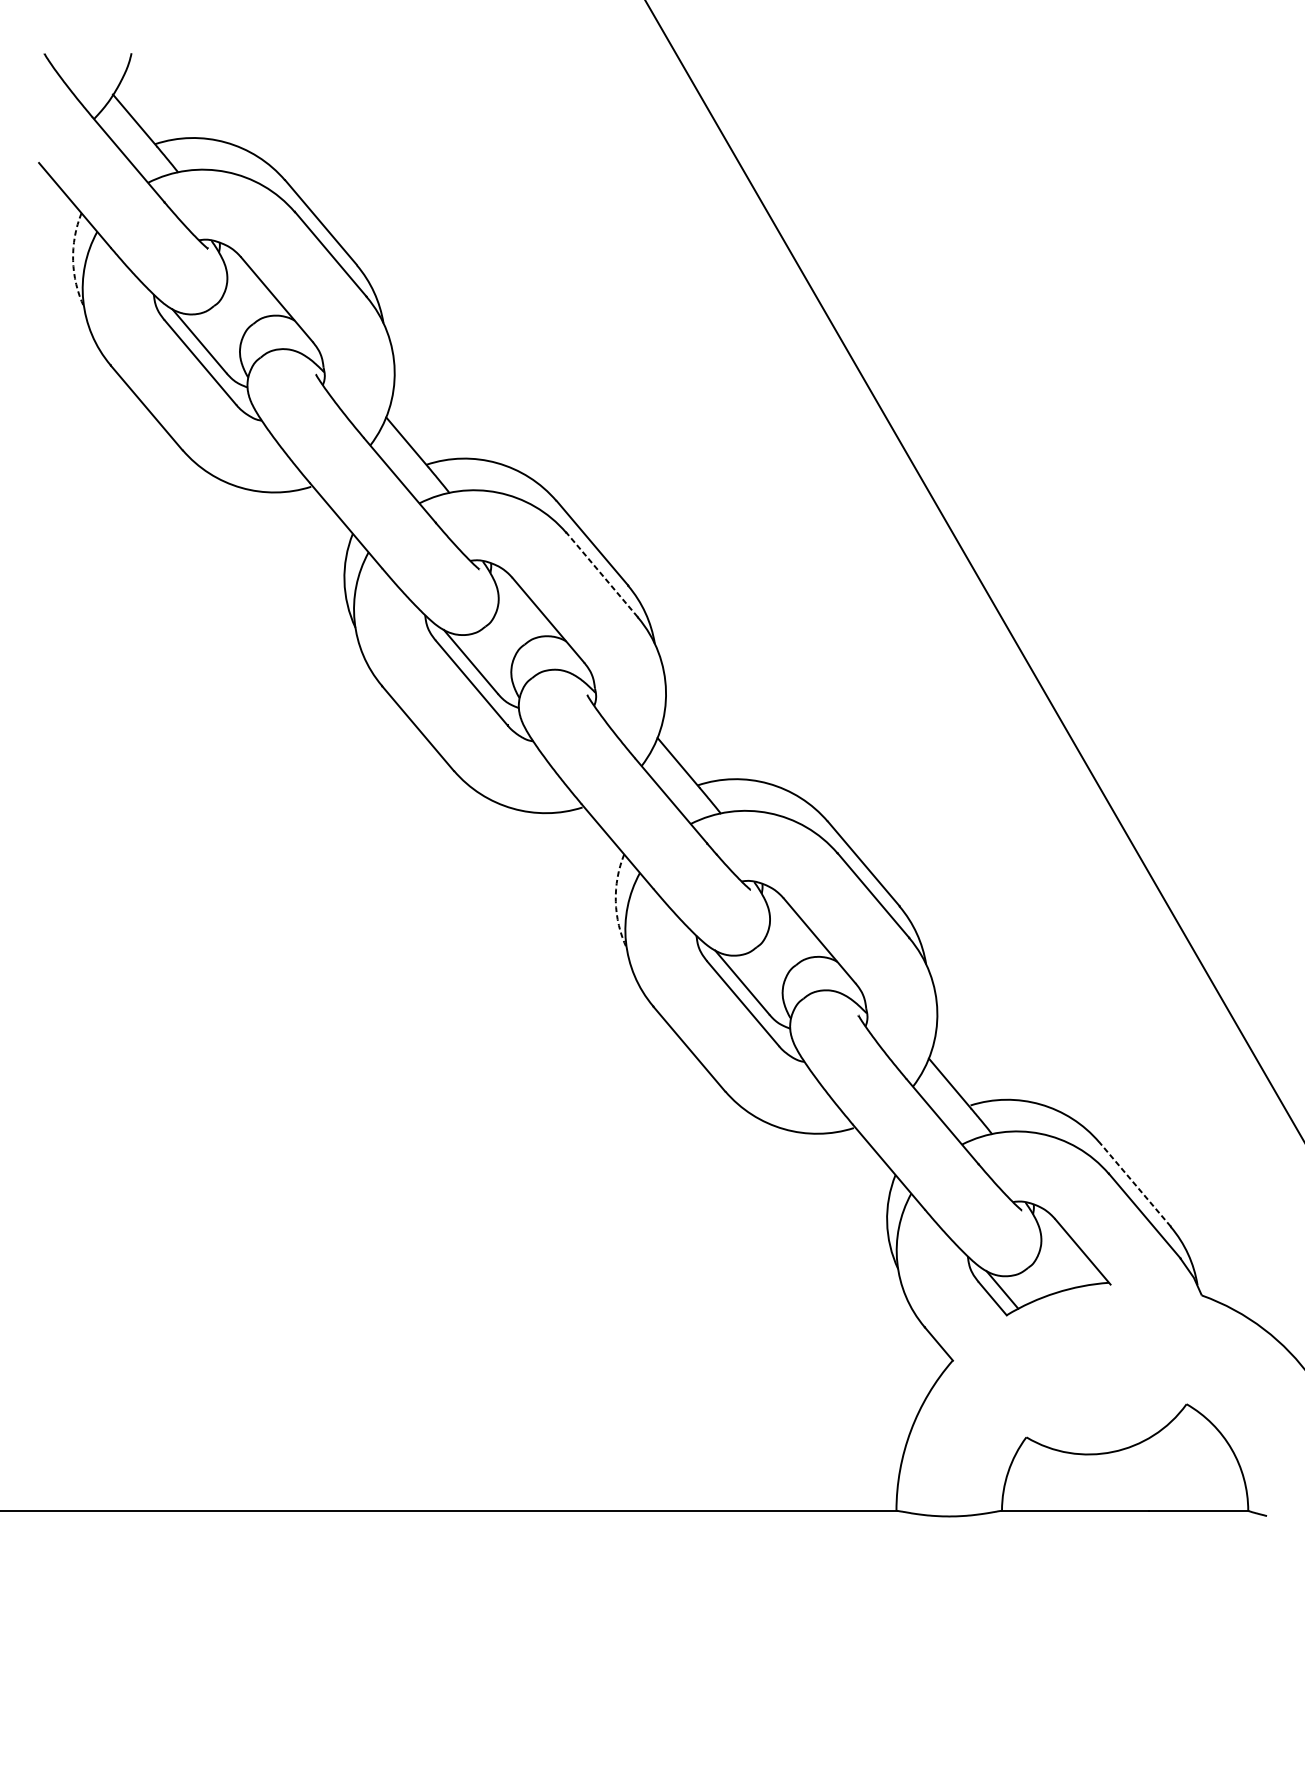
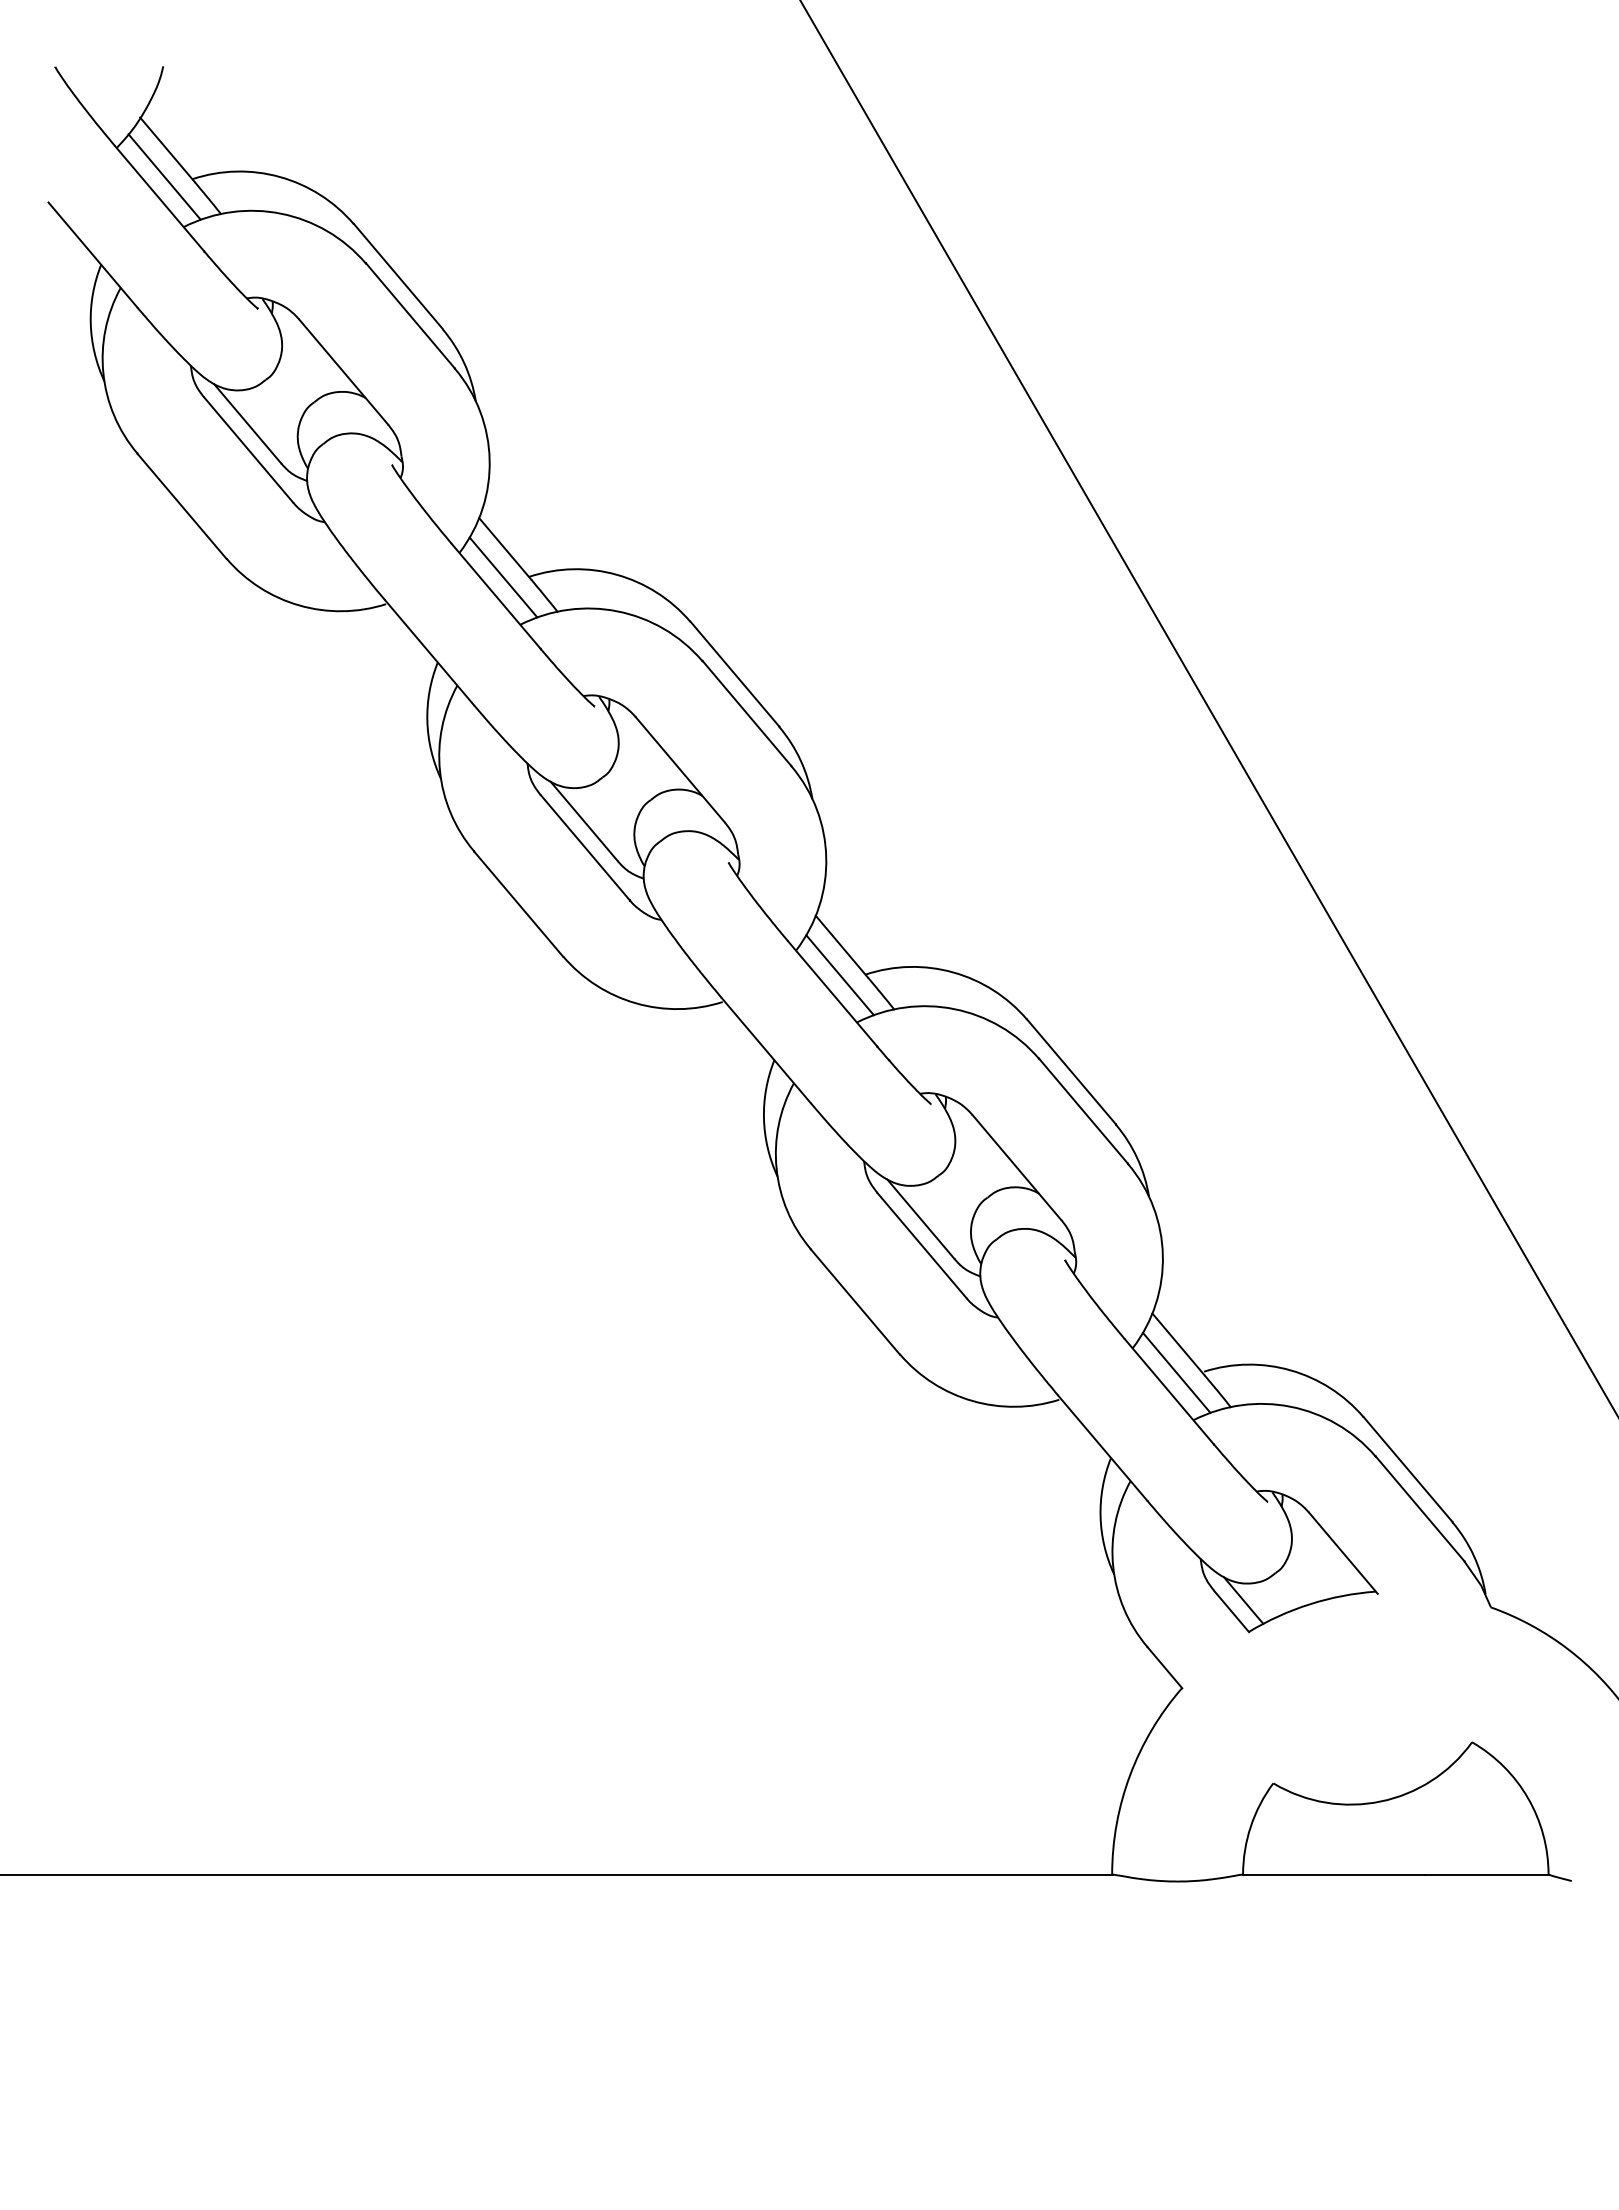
line: (132, 142) -> (164, 176), added
arc: (72, 260) -> (90, 323), dashed -> solid
line: (405, 465) -> (503, 577), added
line: (601, 574) -> (746, 713), dashed -> solid
line: (676, 786) -> (839, 975), added
arc: (615, 901) -> (763, 1118), dashed -> solid
line: (948, 1106) -> (1176, 1372), added
line: (1135, 1184) -> (1408, 1469), dashed -> solid

